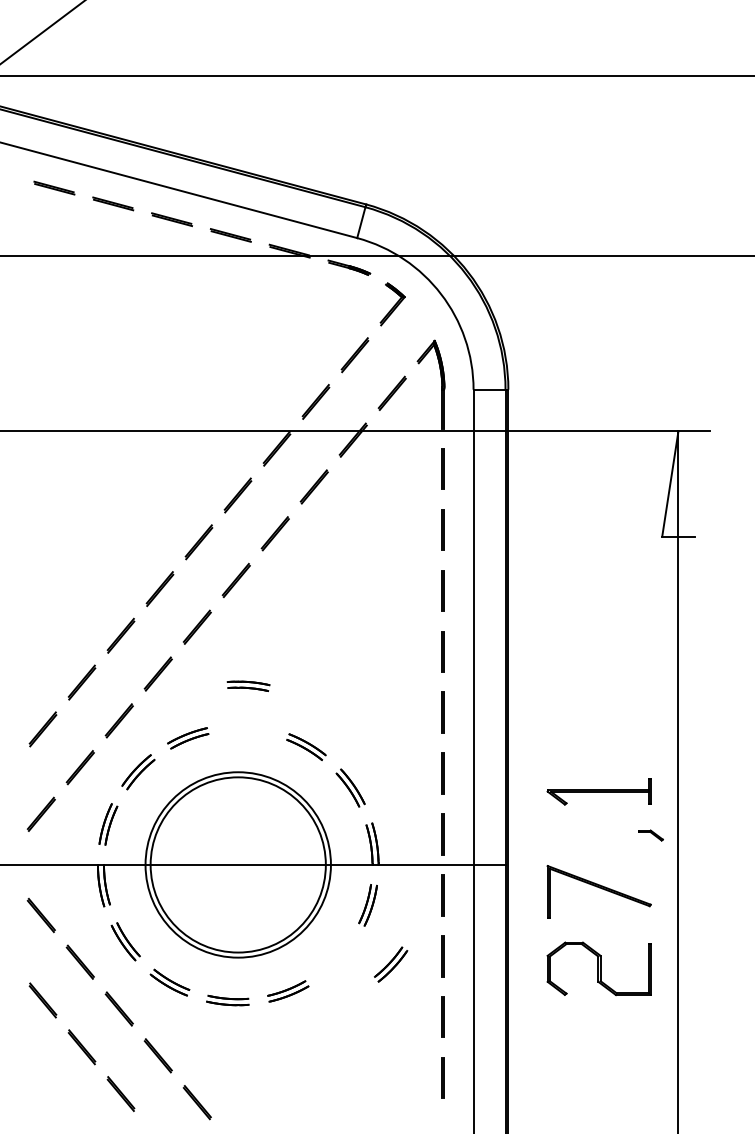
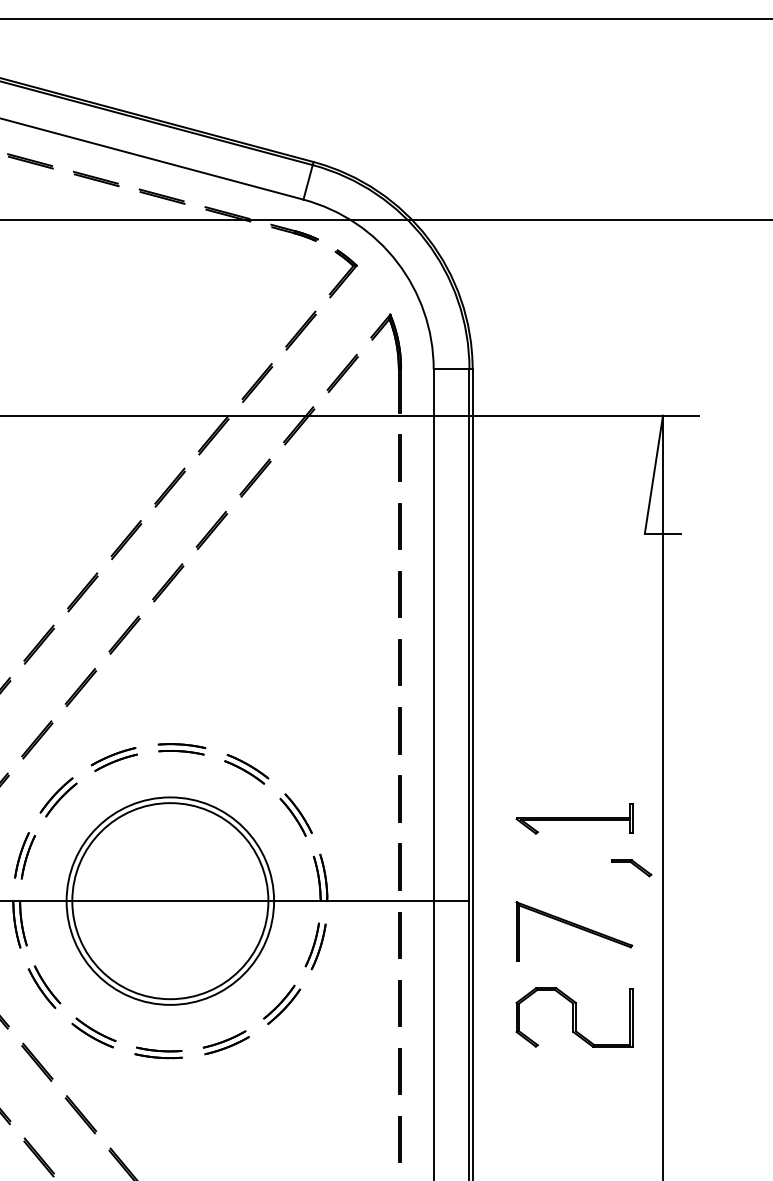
part: (248, 685) -> (181, 748), moved
part: (650, 835) -> (631, 868), size x1.43
part: (390, 964) -> (281, 1004), moved

